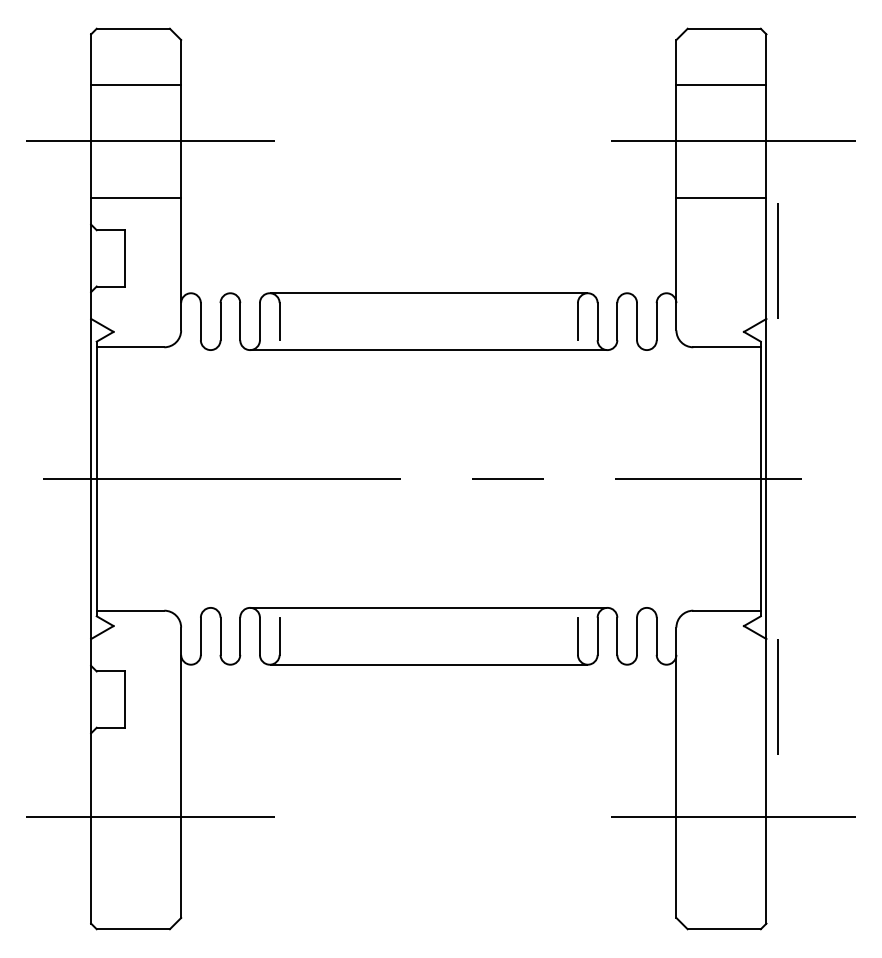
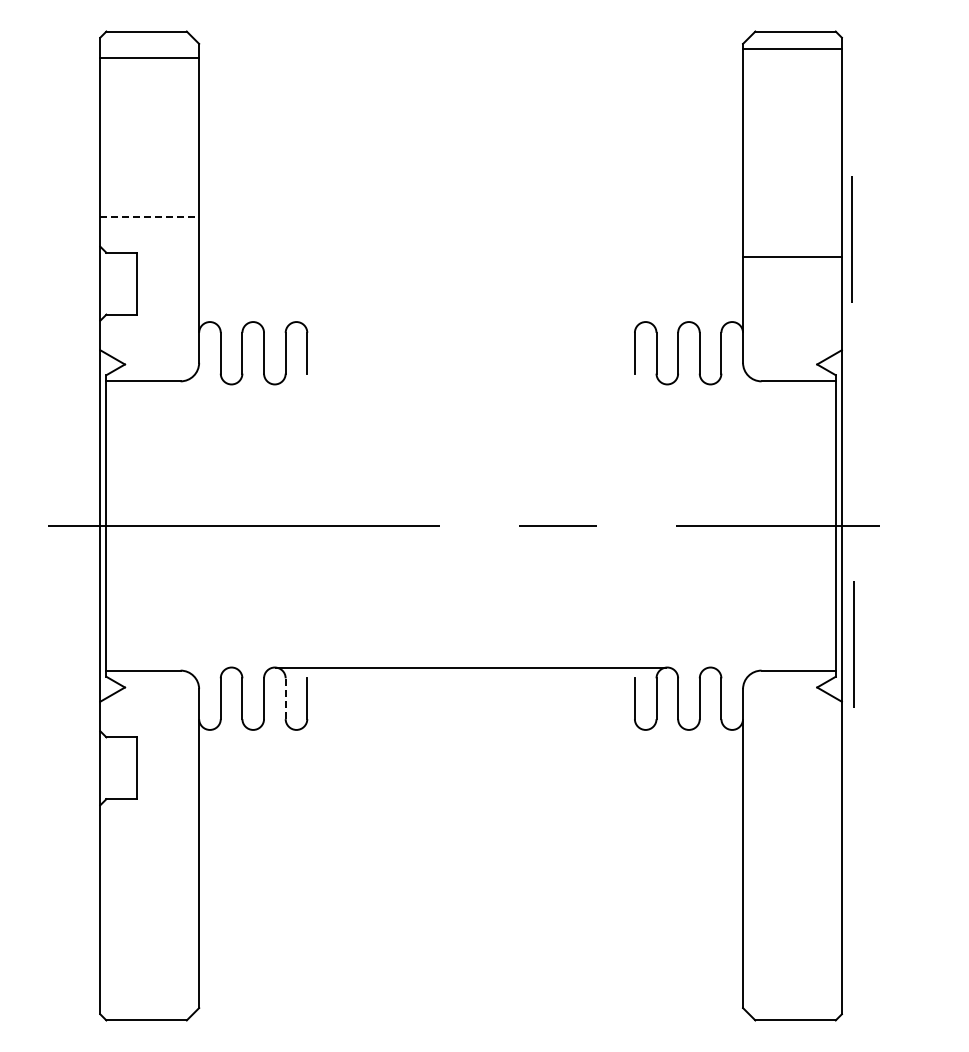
line: (135, 85) -> (149, 58), moved
line: (721, 85) -> (792, 49), moved
line: (149, 141) -> (164, 155), removed
line: (733, 141) -> (805, 155), removed
line: (136, 197) -> (150, 216), solid -> dashed
line: (721, 197) -> (792, 256), moved
line: (777, 260) -> (851, 239), moved
line: (428, 293) -> (470, 322), removed
line: (428, 350) -> (470, 384), removed
line: (259, 636) -> (285, 698), solid -> dashed
line: (428, 664) -> (470, 729), removed
line: (777, 697) -> (853, 644), moved
line: (149, 816) -> (164, 896), removed
line: (733, 816) -> (805, 896), removed

